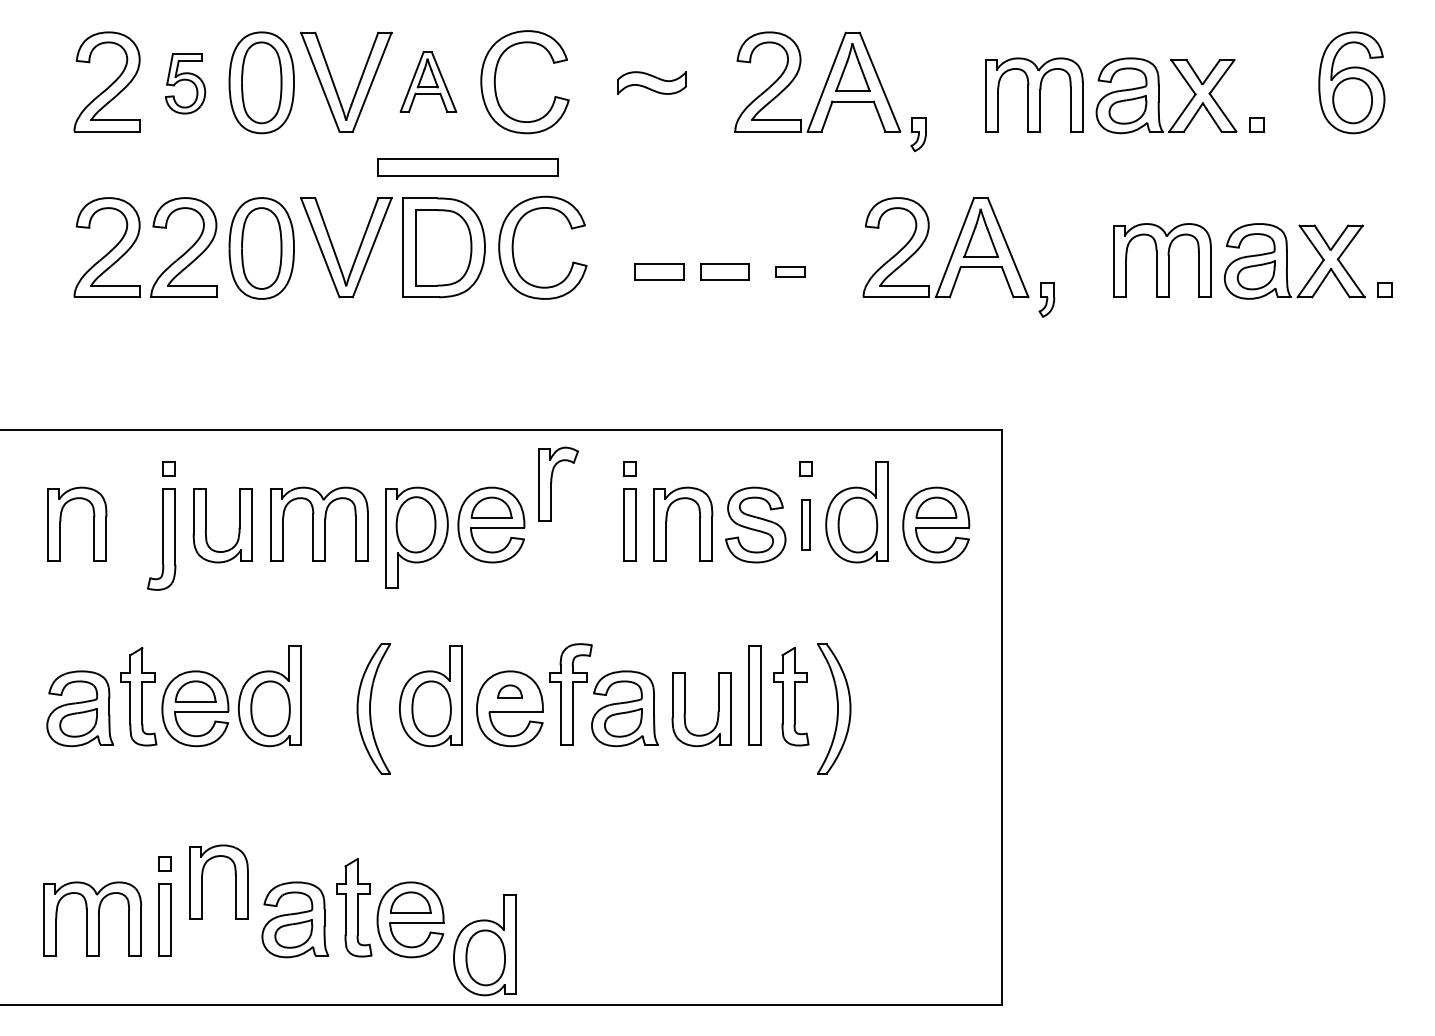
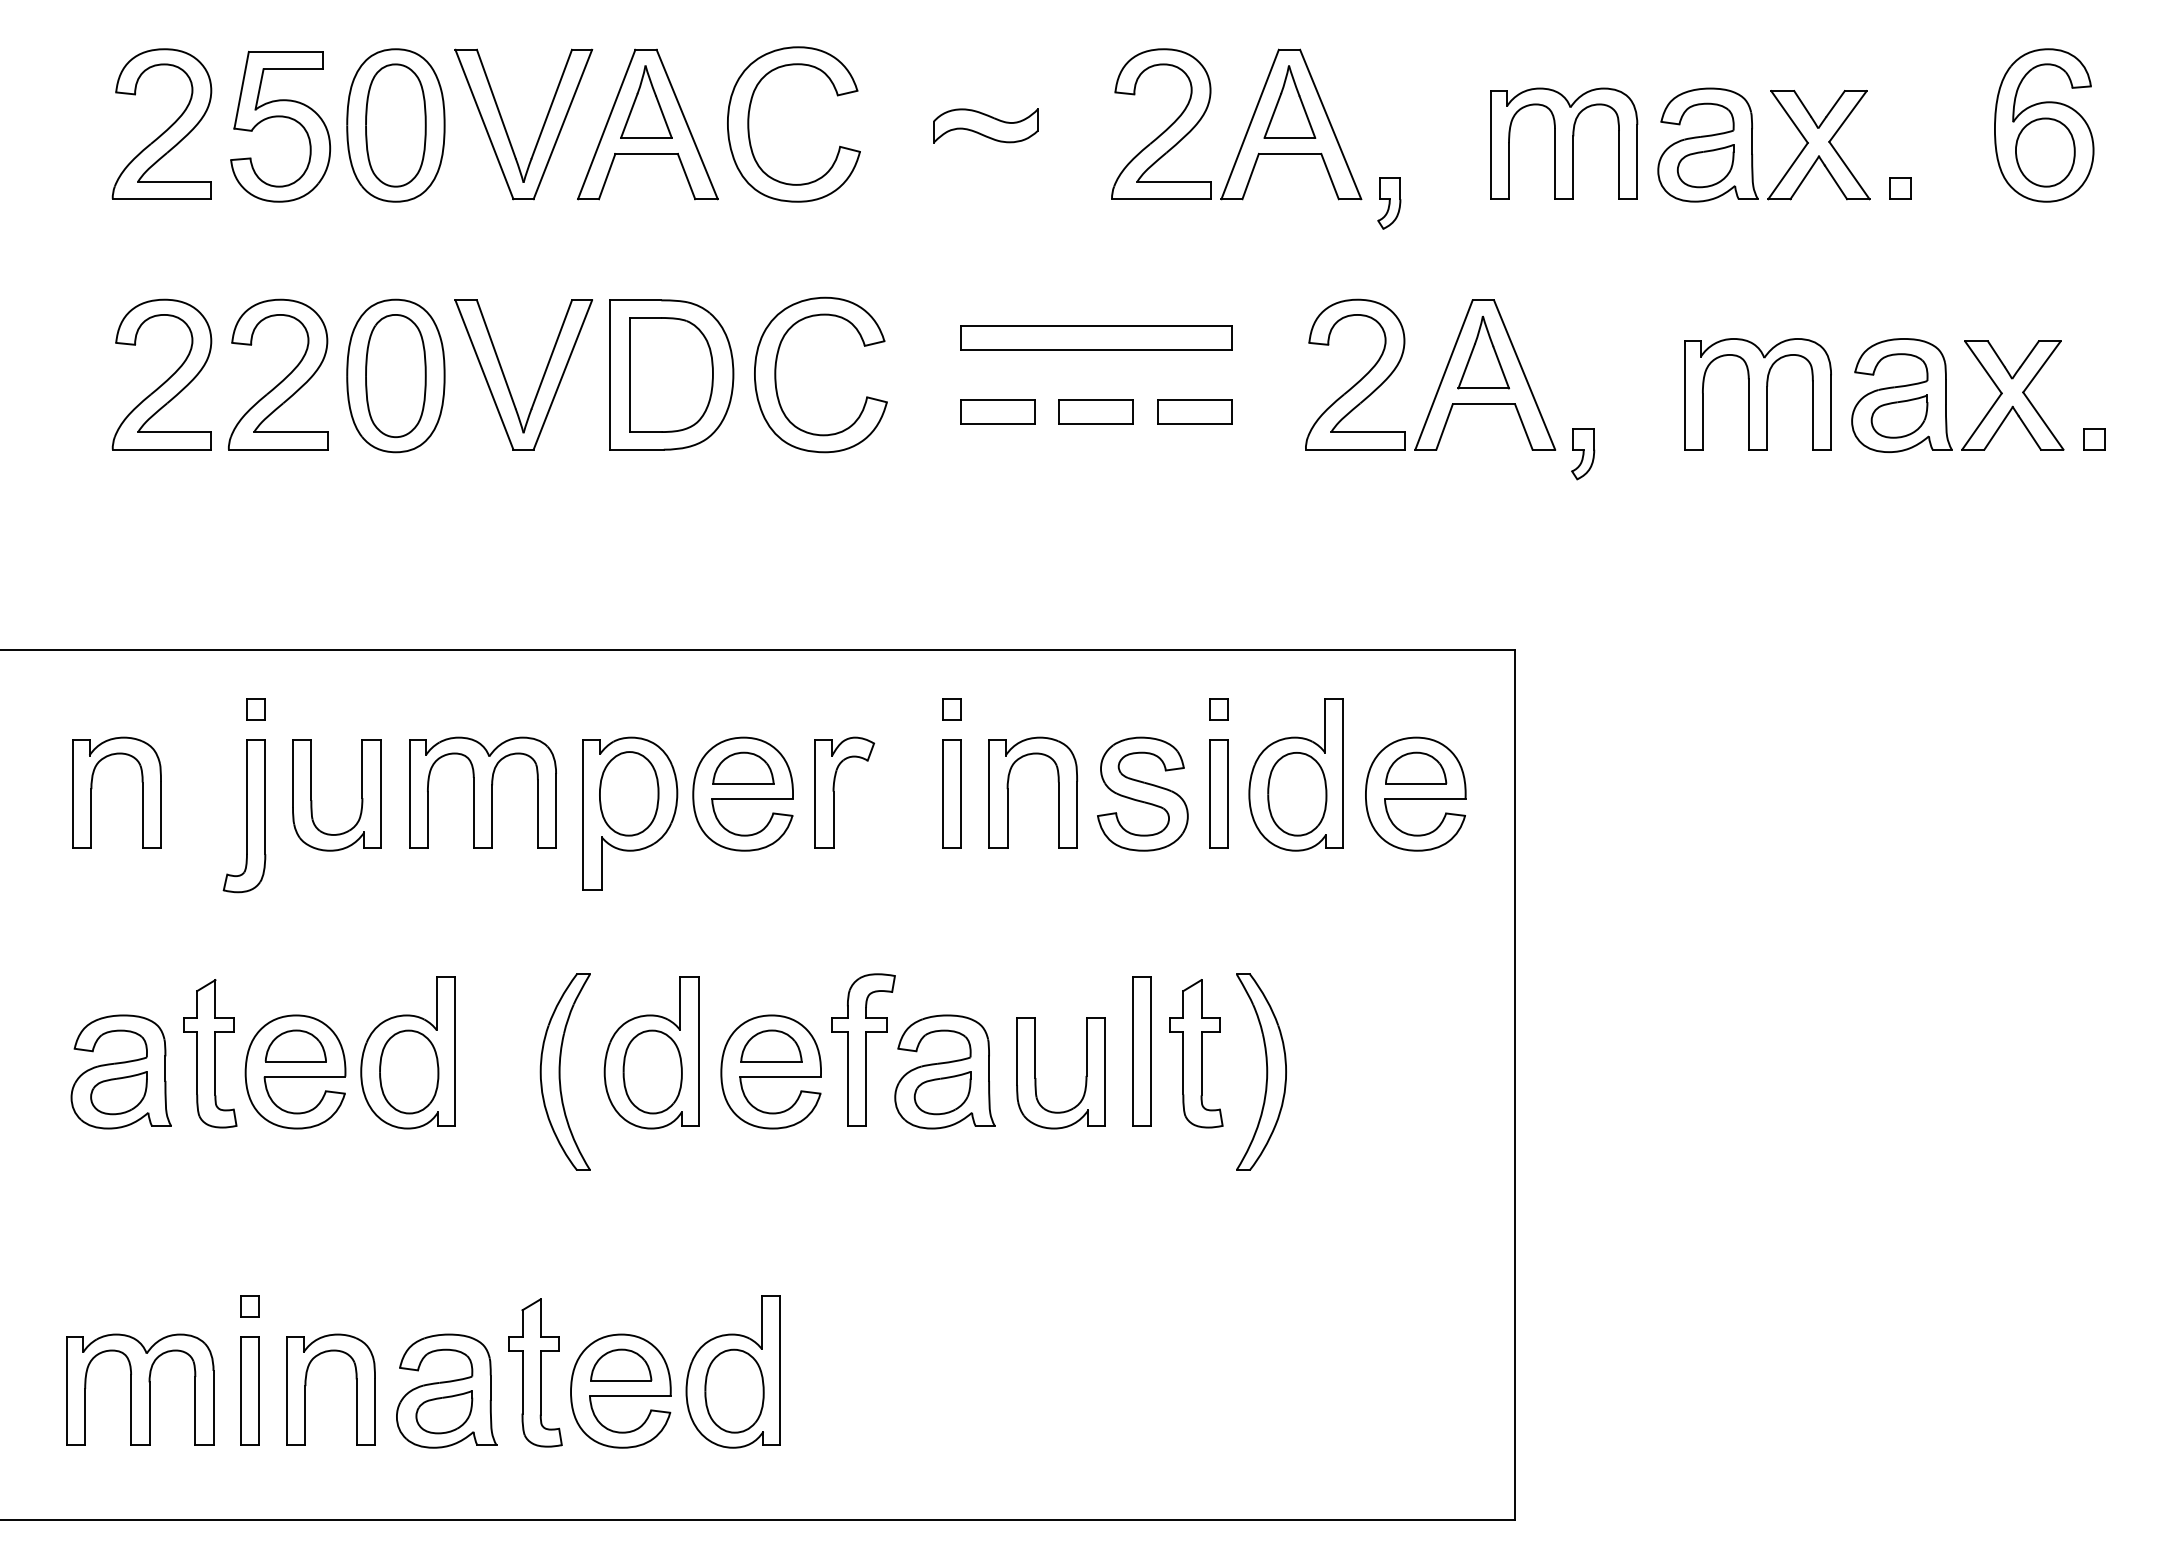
part: (428, 81) -> (648, 123), size x1.67
part: (185, 83) -> (280, 126), size x1.67
part: (467, 167) -> (1095, 338), moved
part: (790, 271) -> (1195, 410), size x1.67
part: (552, 482) -> (835, 790), moved
part: (805, 524) -> (1218, 793), size x1.43
part: (509, 691) -> (770, 1045), size x1.67
part: (202, 881) -> (306, 1389), moved
part: (484, 945) -> (732, 1372), moved

